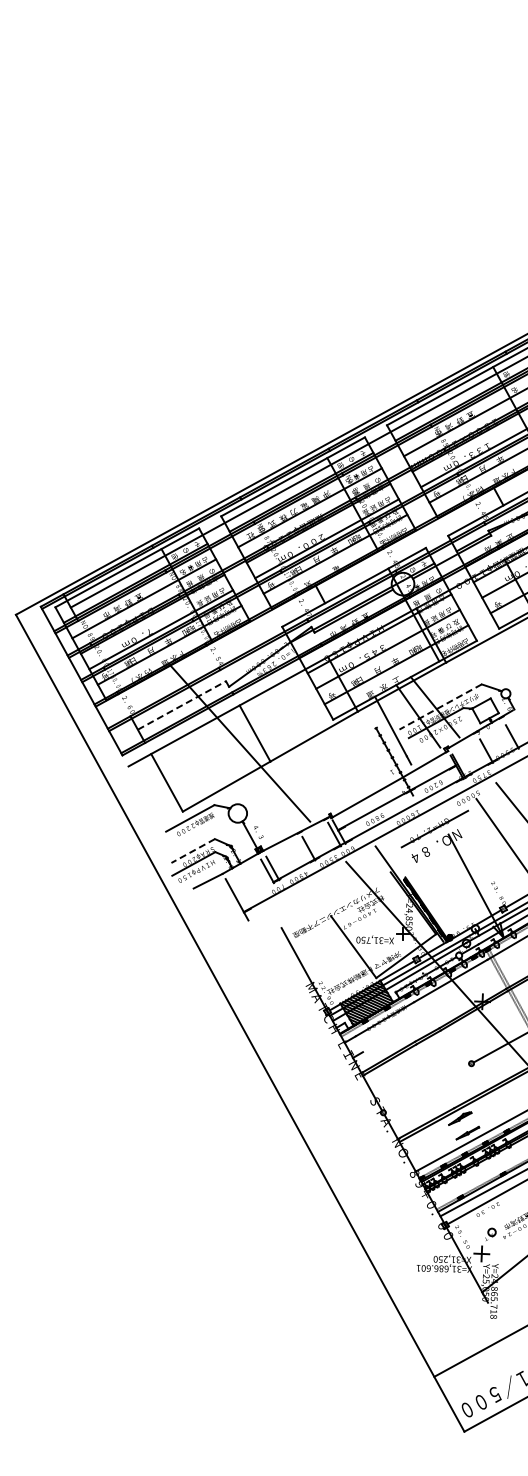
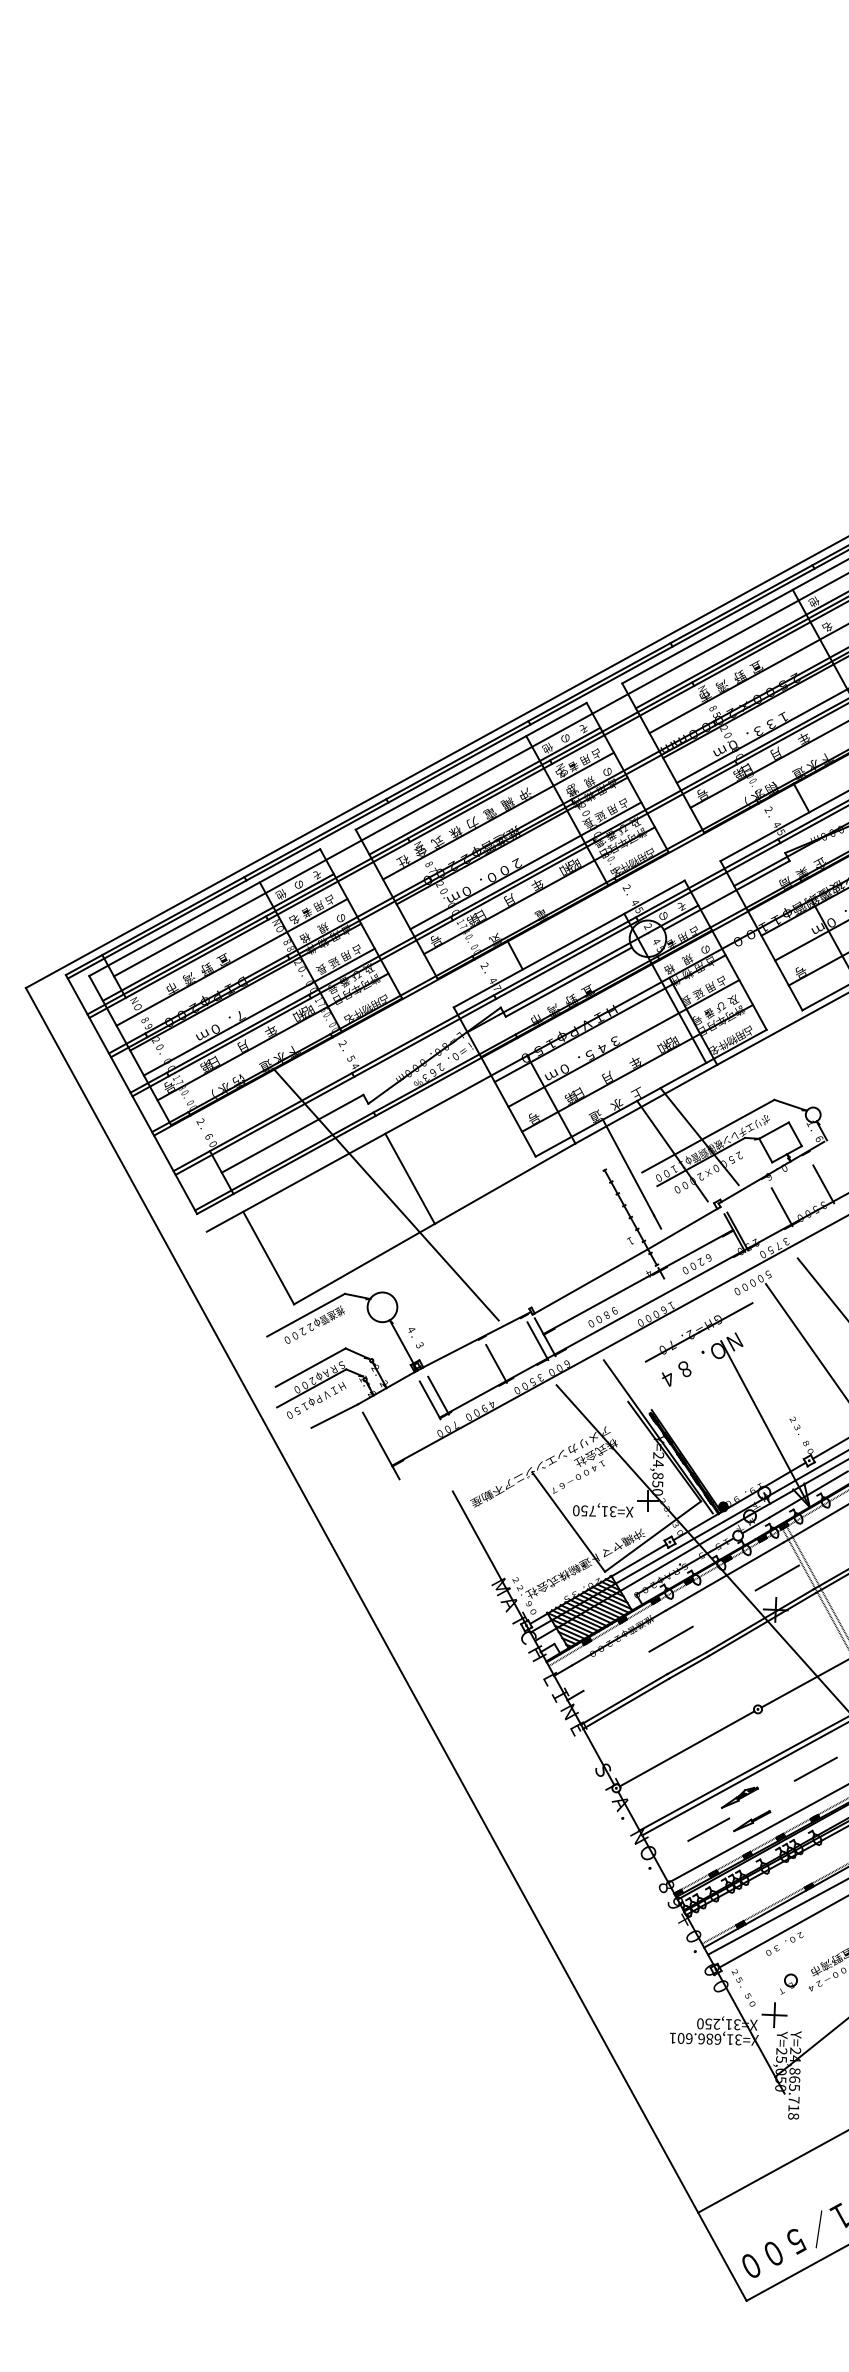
line: (182, 705) -> (293, 1133), dashed -> solid
line: (440, 706) -> (708, 1135), dashed -> solid
line: (193, 851) -> (311, 1368), dashed -> solid
line: (483, 981) -> (777, 1577), added
line: (416, 1019) -> (669, 1638), added
line: (427, 1087) -> (687, 1747), added
line: (507, 1100) -> (815, 1768), added
line: (440, 1138) -> (708, 1829), added

